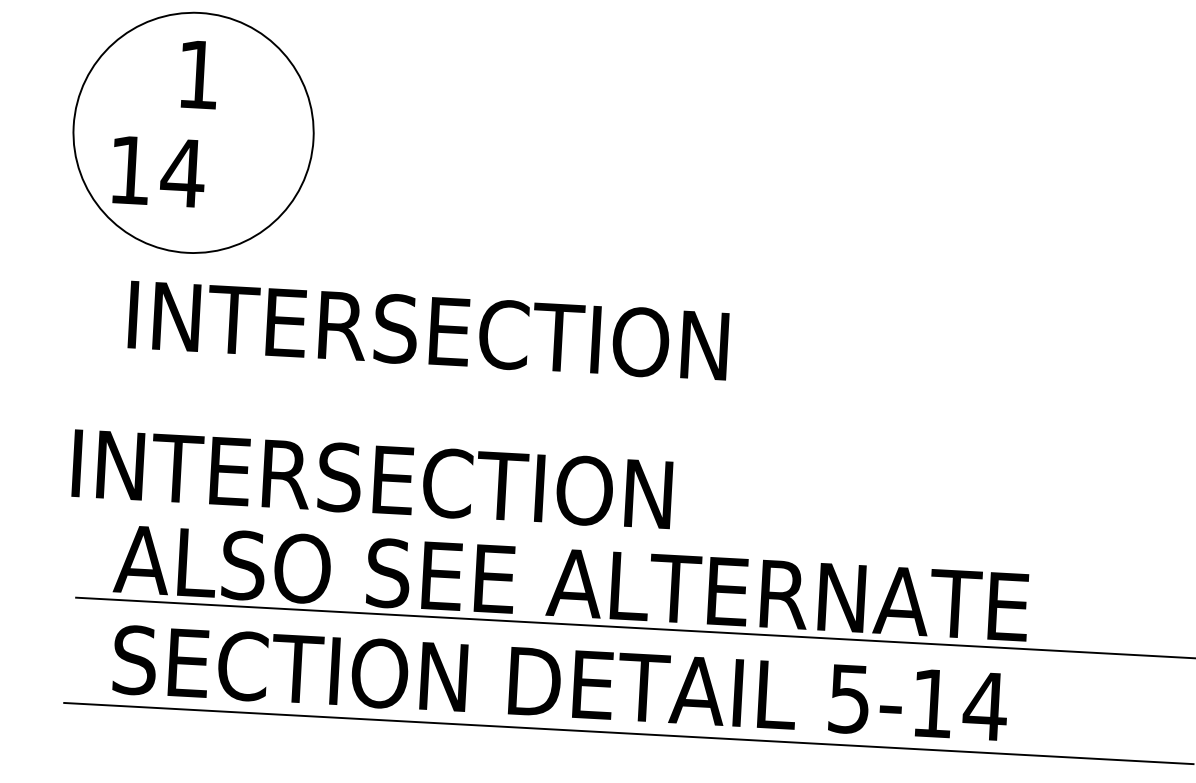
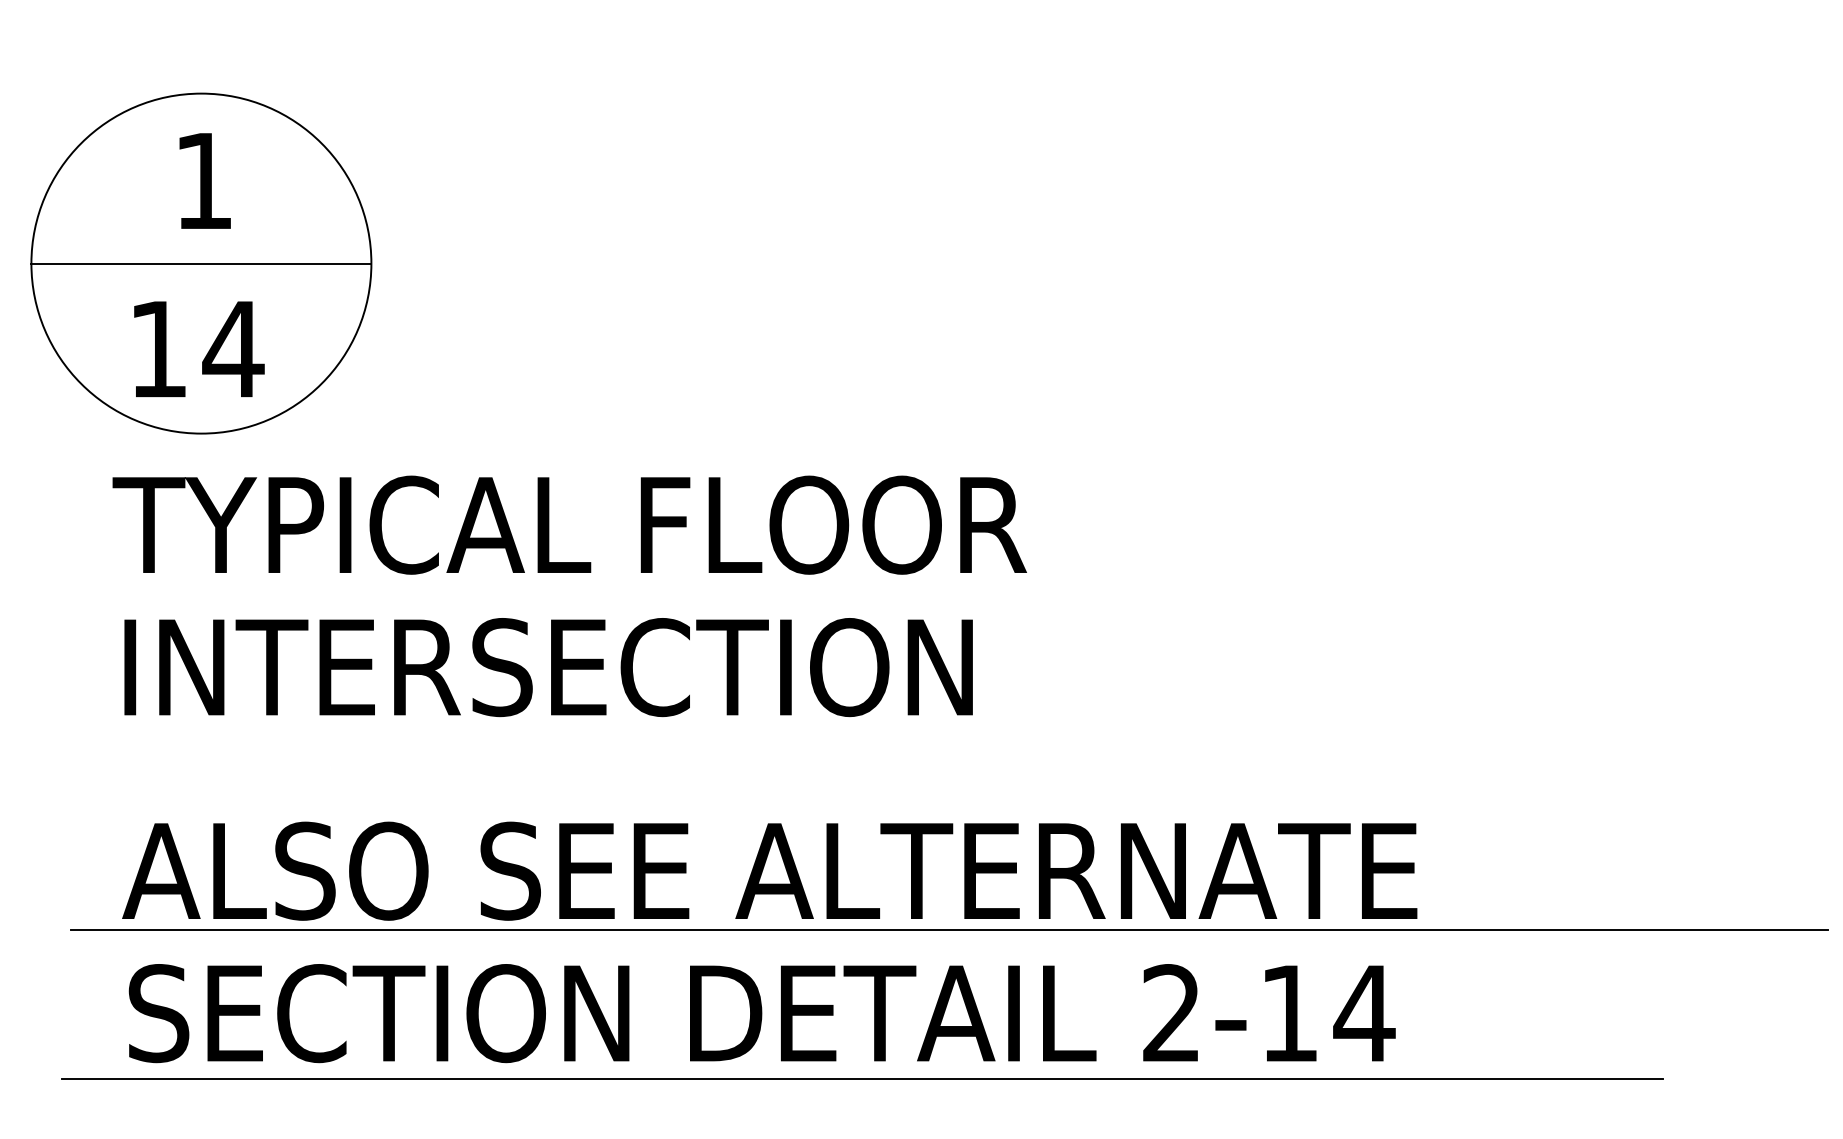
line: (193, 132) -> (201, 263), added
text: (159, 171) -> (199, 348), moved
text: (443, 331) -> (569, 524), INTERSECTION -> TYPICAL FLOOR
text: (372, 479) -> (548, 667), moved
text: (849, 698) -> (1171, 1013), 5-14 -> 2-14

